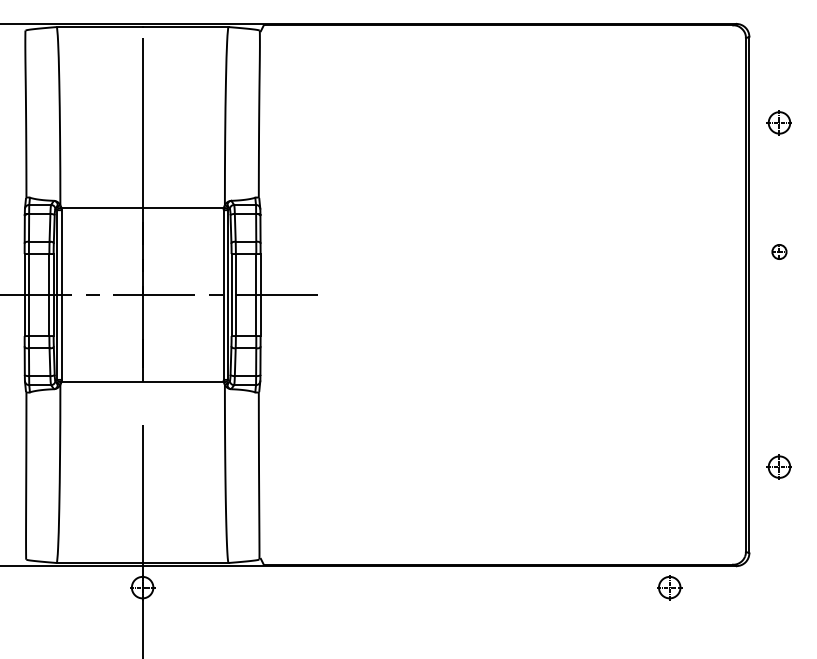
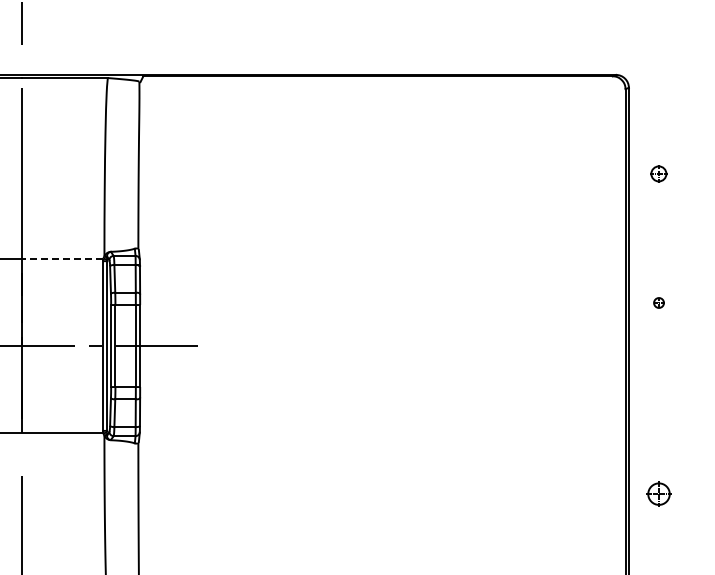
part: (778, 122) -> (658, 173), size x0.7
line: (183, 207) -> (63, 258), solid -> dashed
part: (779, 251) -> (659, 302), size x0.7
part: (778, 466) -> (658, 493), moved

